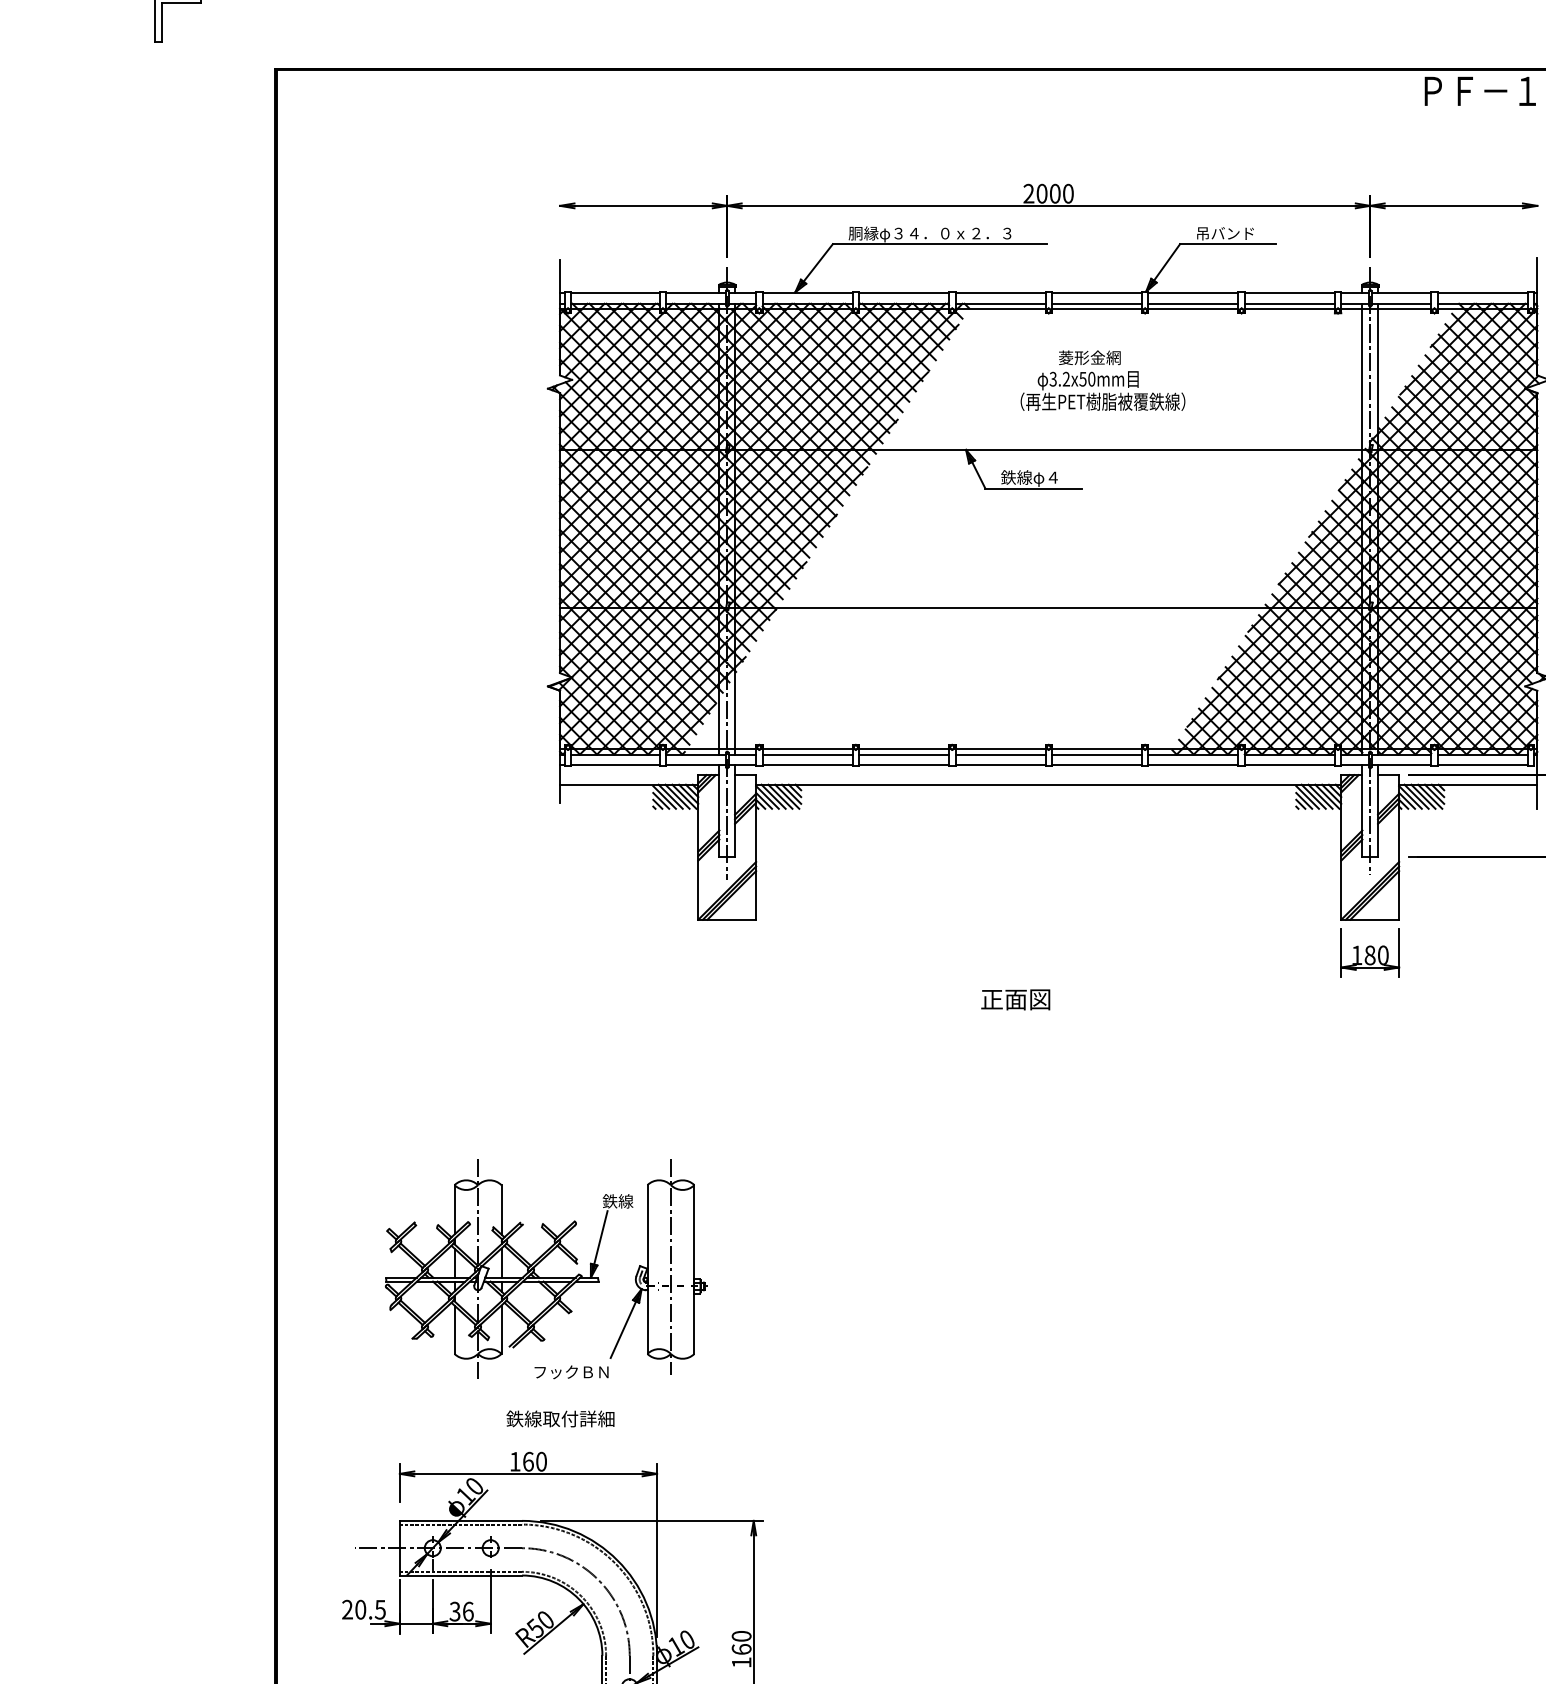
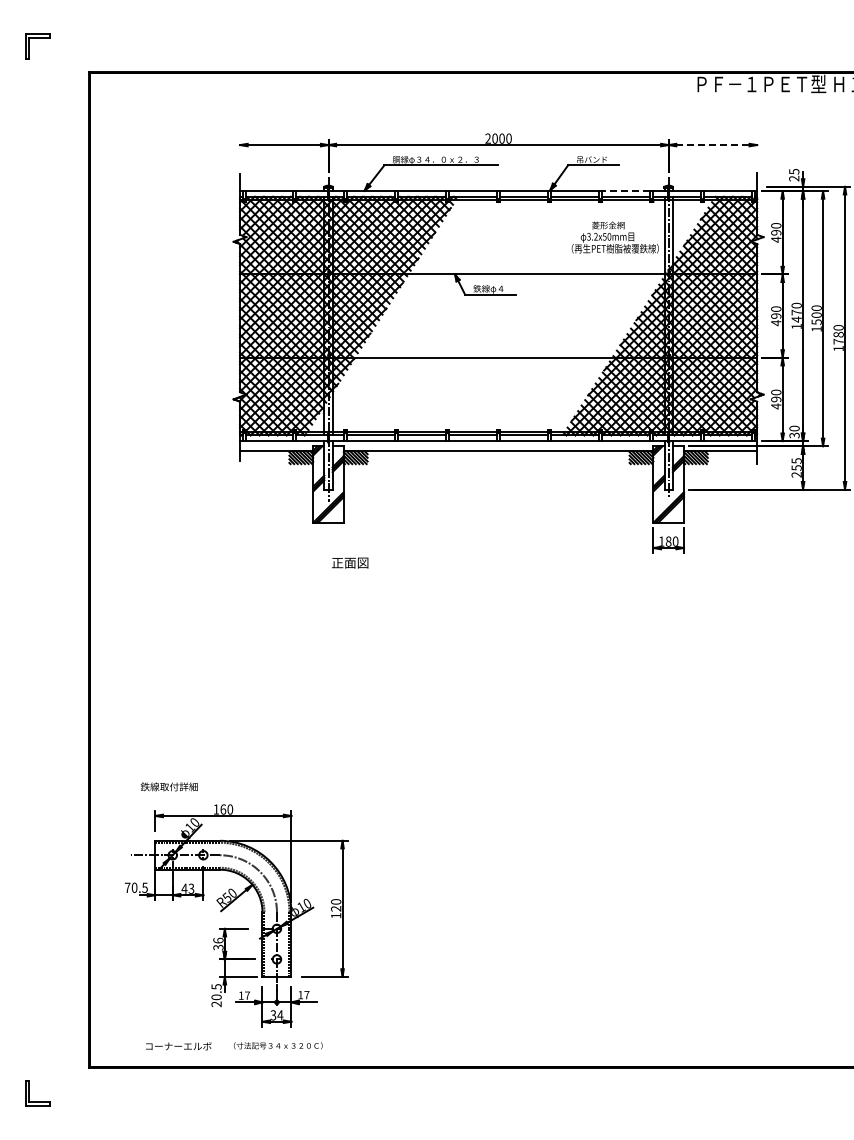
line: (1452, 206) -> (712, 145), solid -> dashed
line: (1290, 293) -> (626, 191), solid -> dashed
text: (1101, 380) -> (614, 237), moved
text: (1016, 998) -> (350, 562), moved
part: (545, 1268) -> (232, 707), removed
text: (558, 1418) -> (168, 786), moved
text: (347, 1609) -> (127, 887), 20.5 -> 70.5
text: (460, 1611) -> (187, 888), 36 -> 43
text: (742, 1648) -> (336, 908), 160 -> 120

